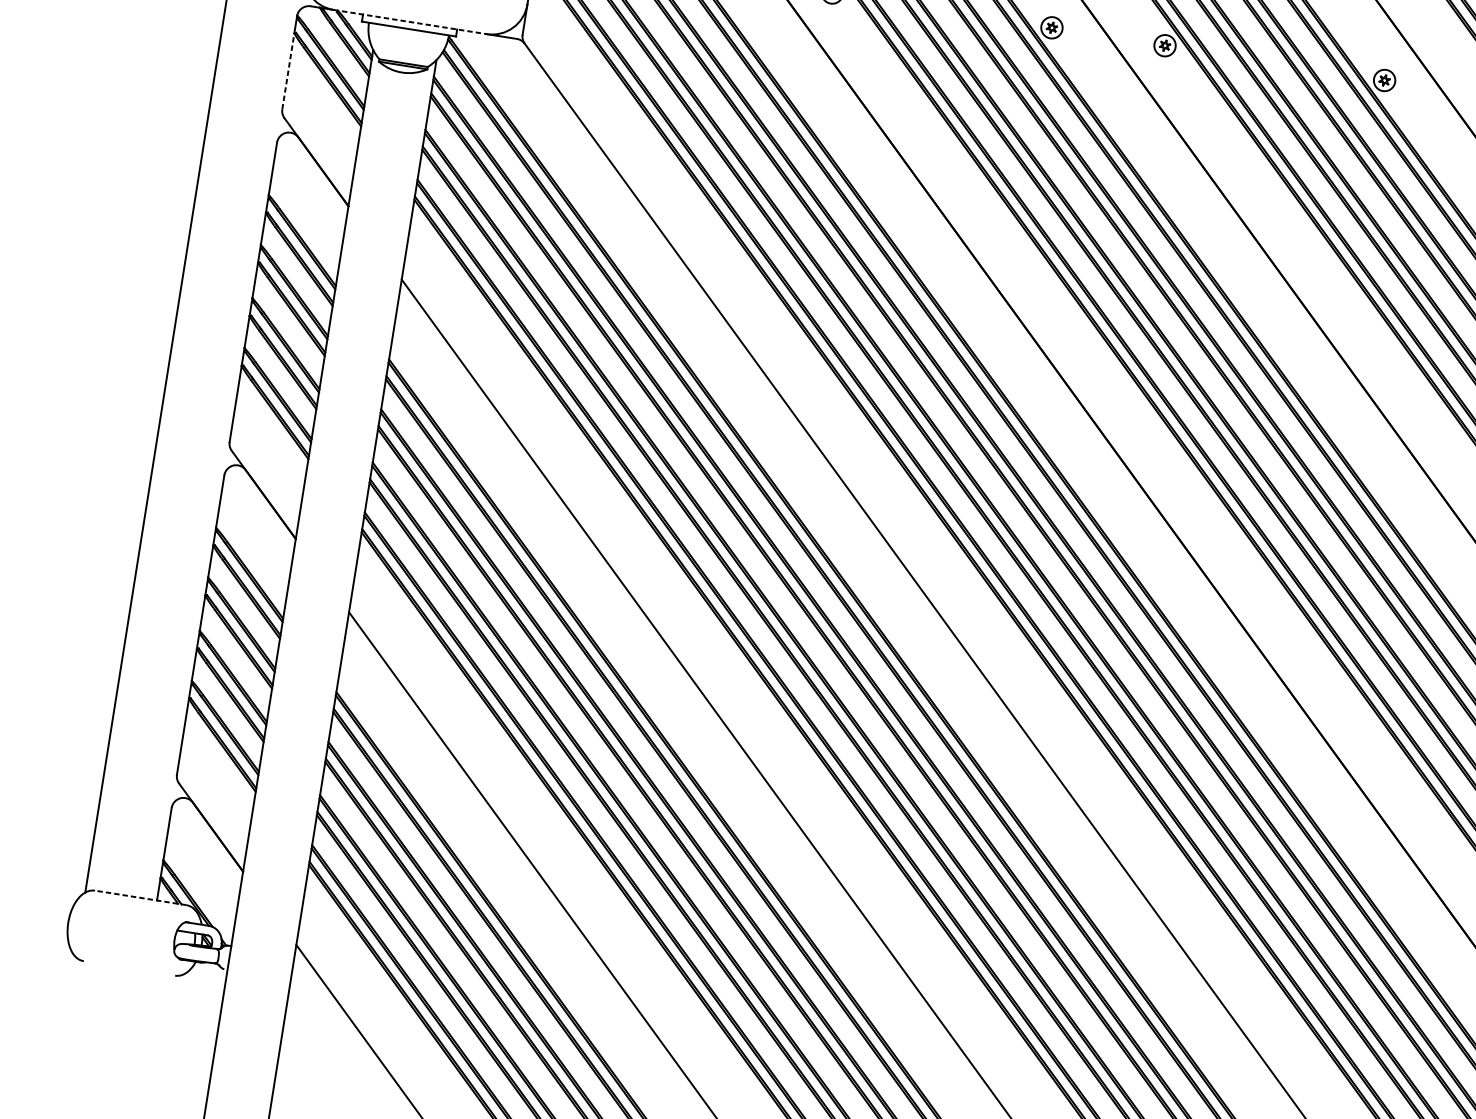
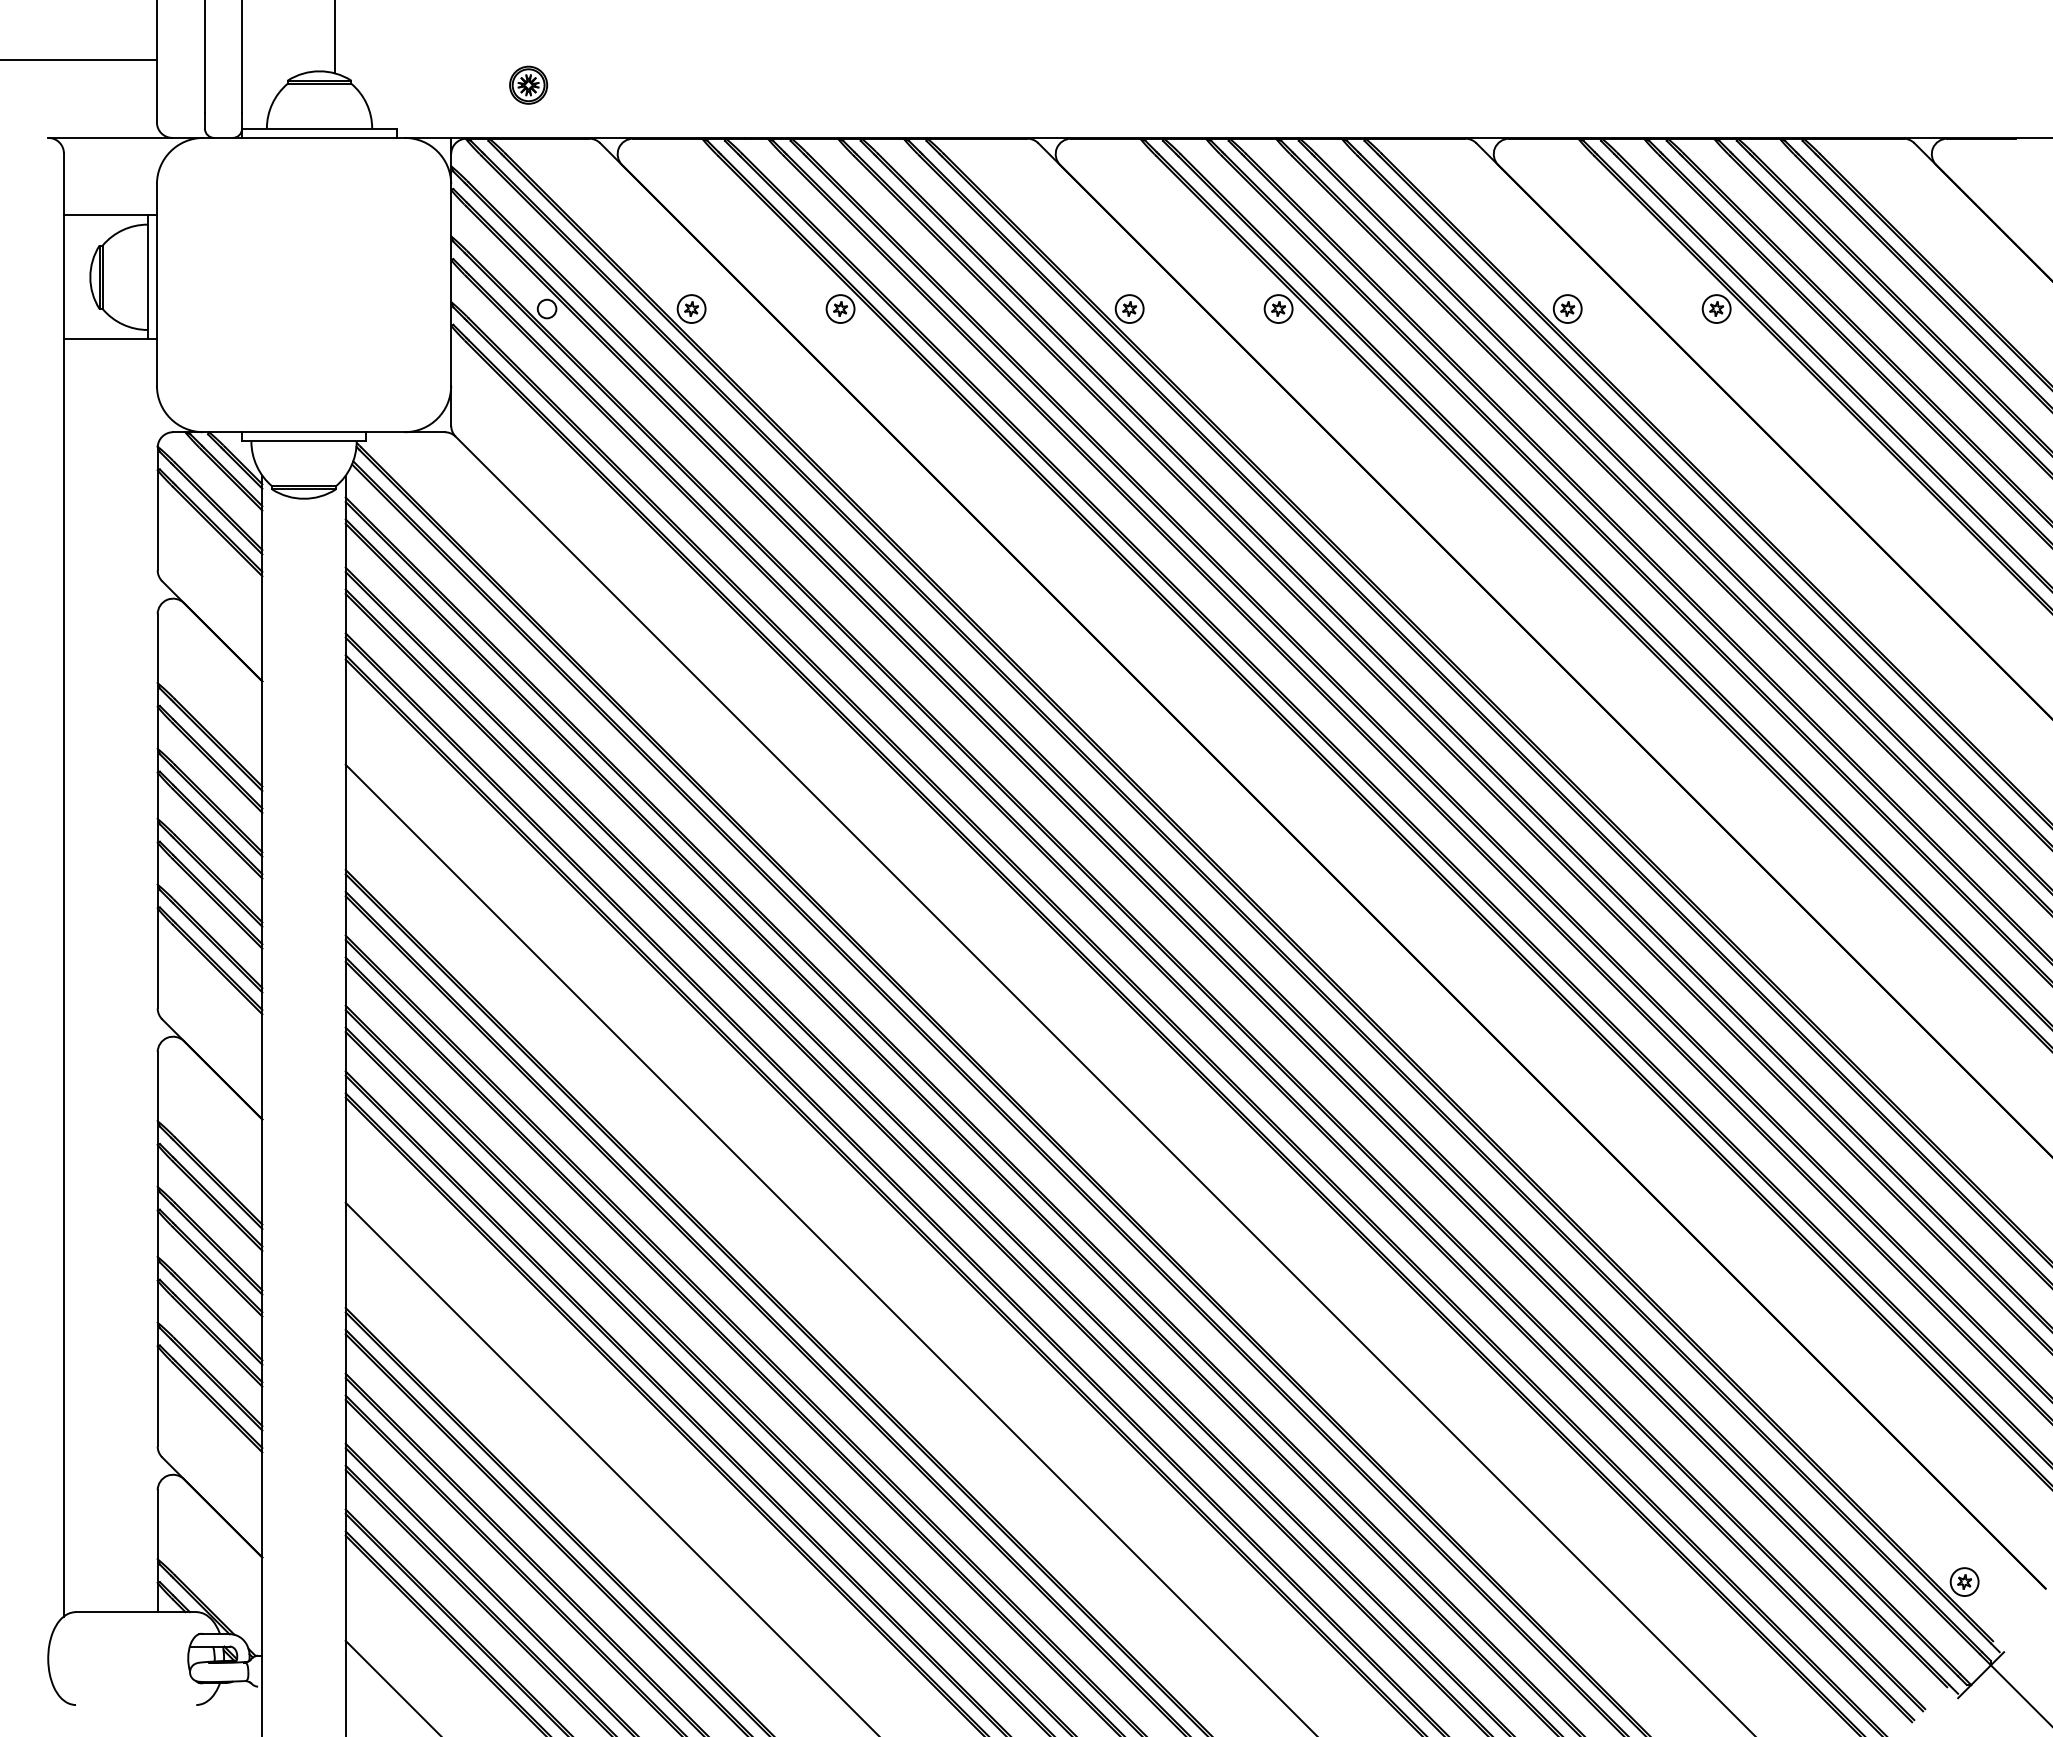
line: (410, 22) -> (304, 432), dashed -> solid
line: (288, 71) -> (157, 520), dashed -> solid
line: (140, 898) -> (135, 1612), dashed -> solid

